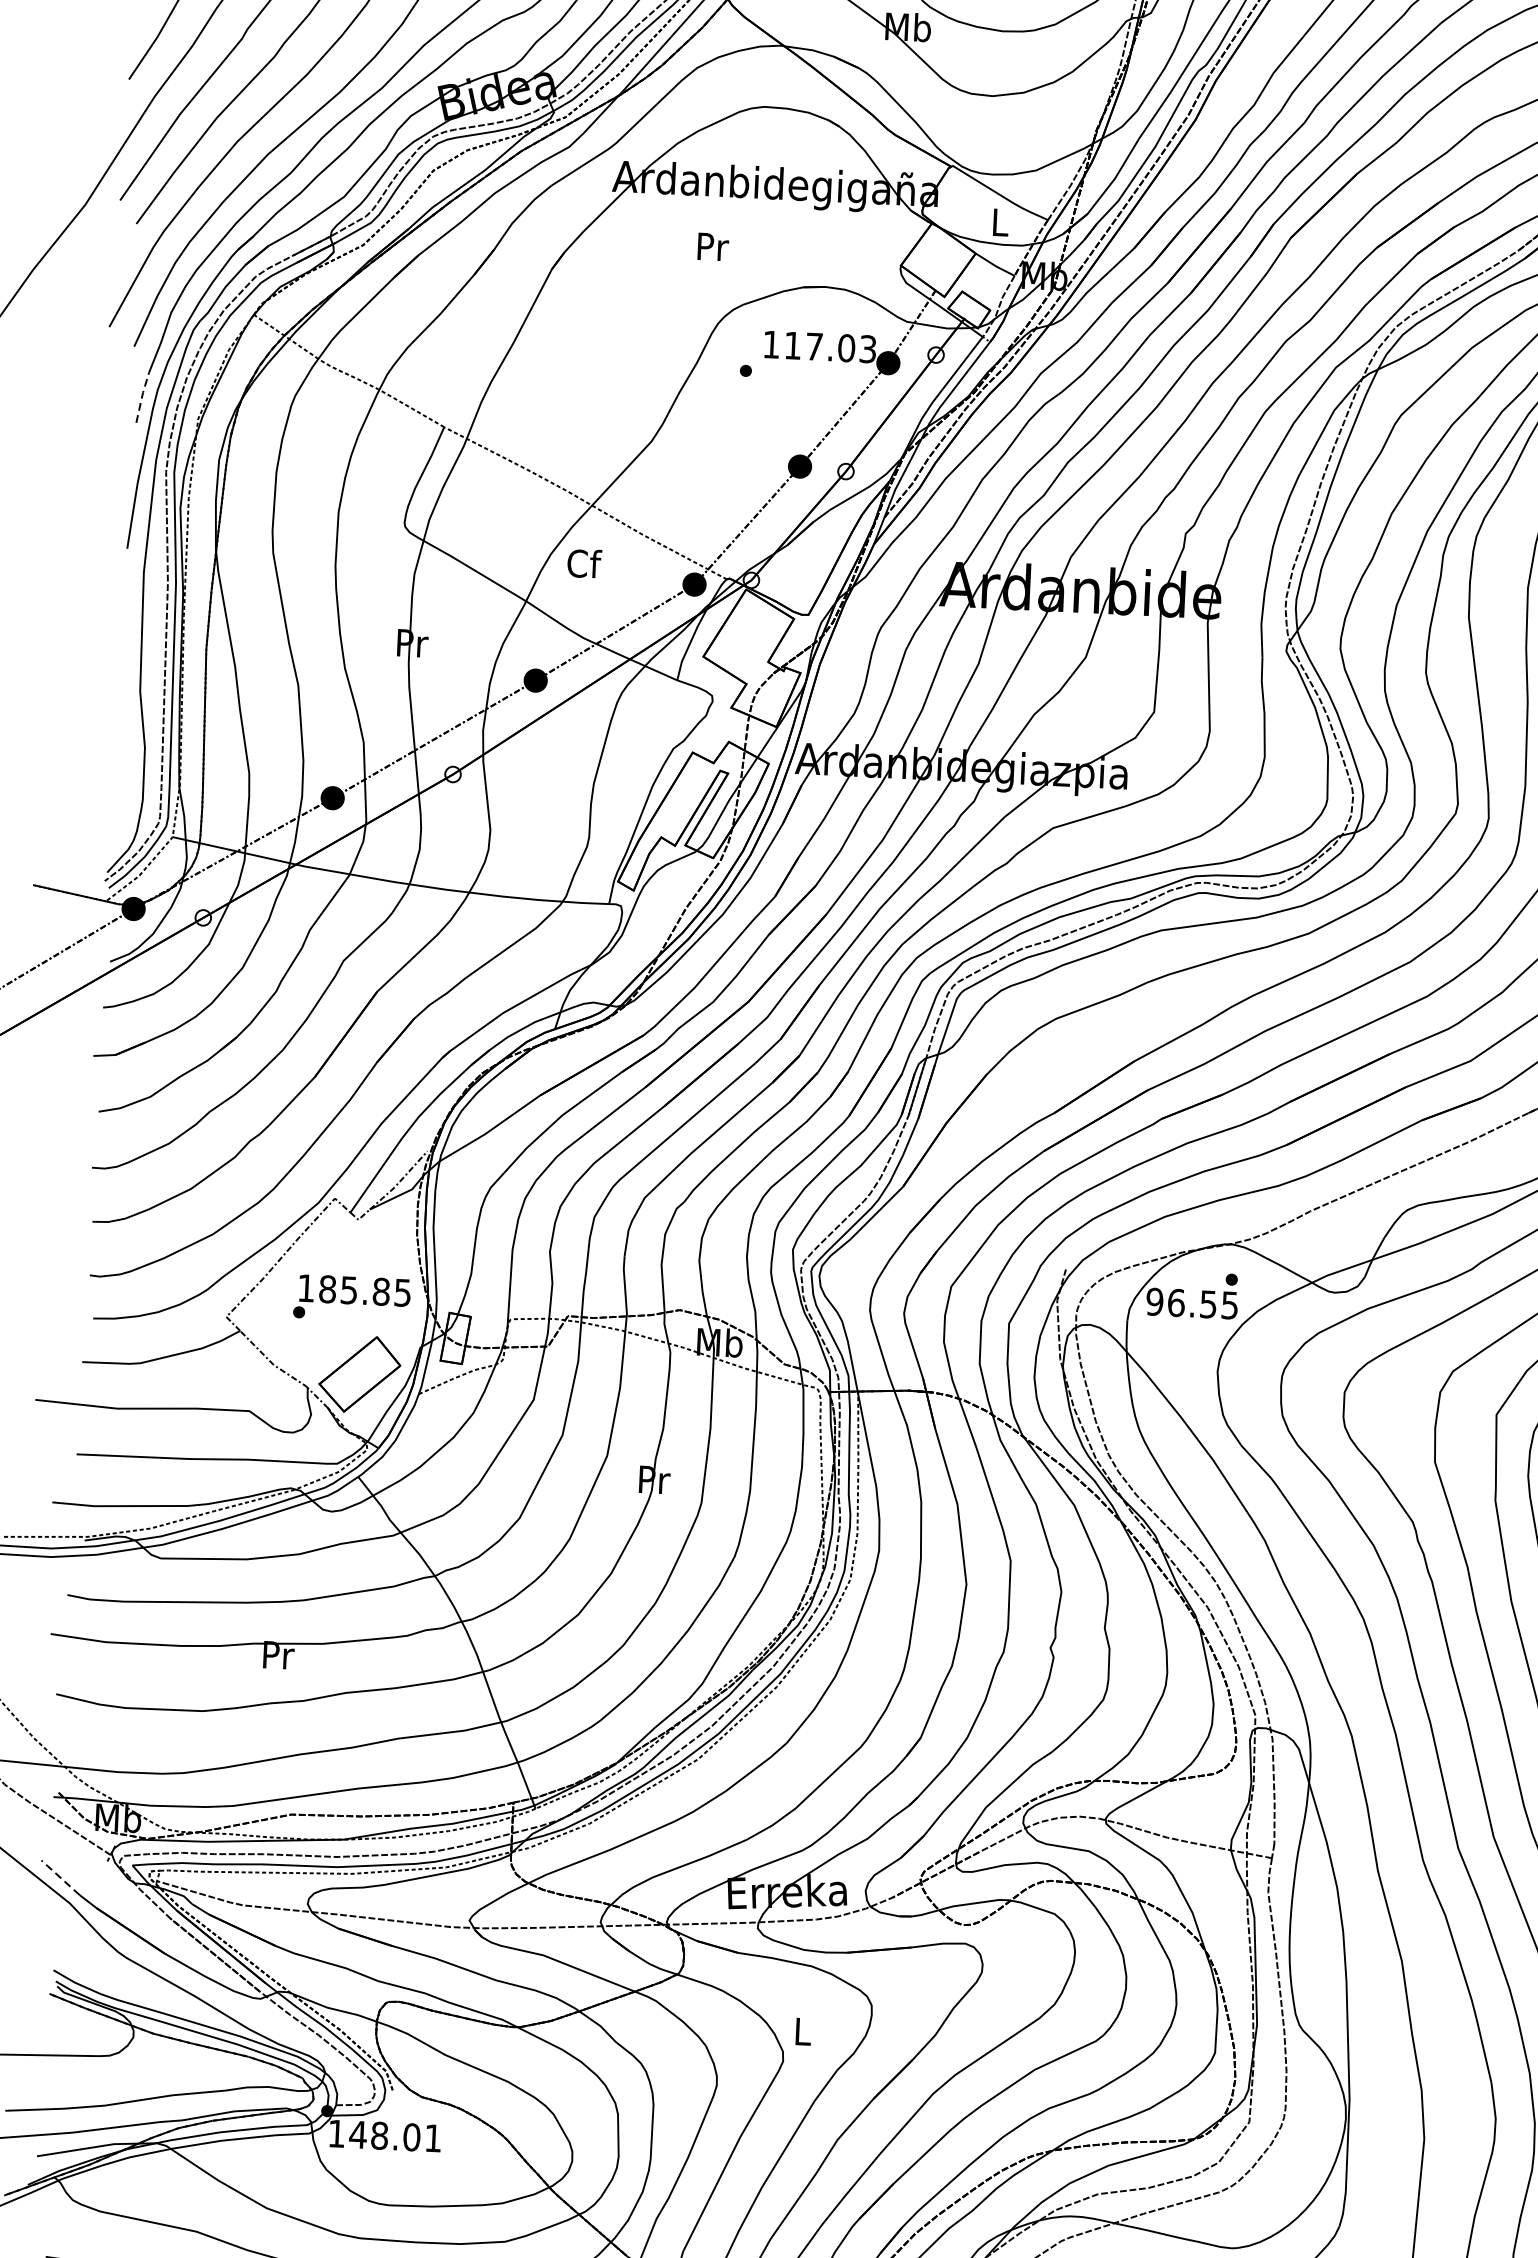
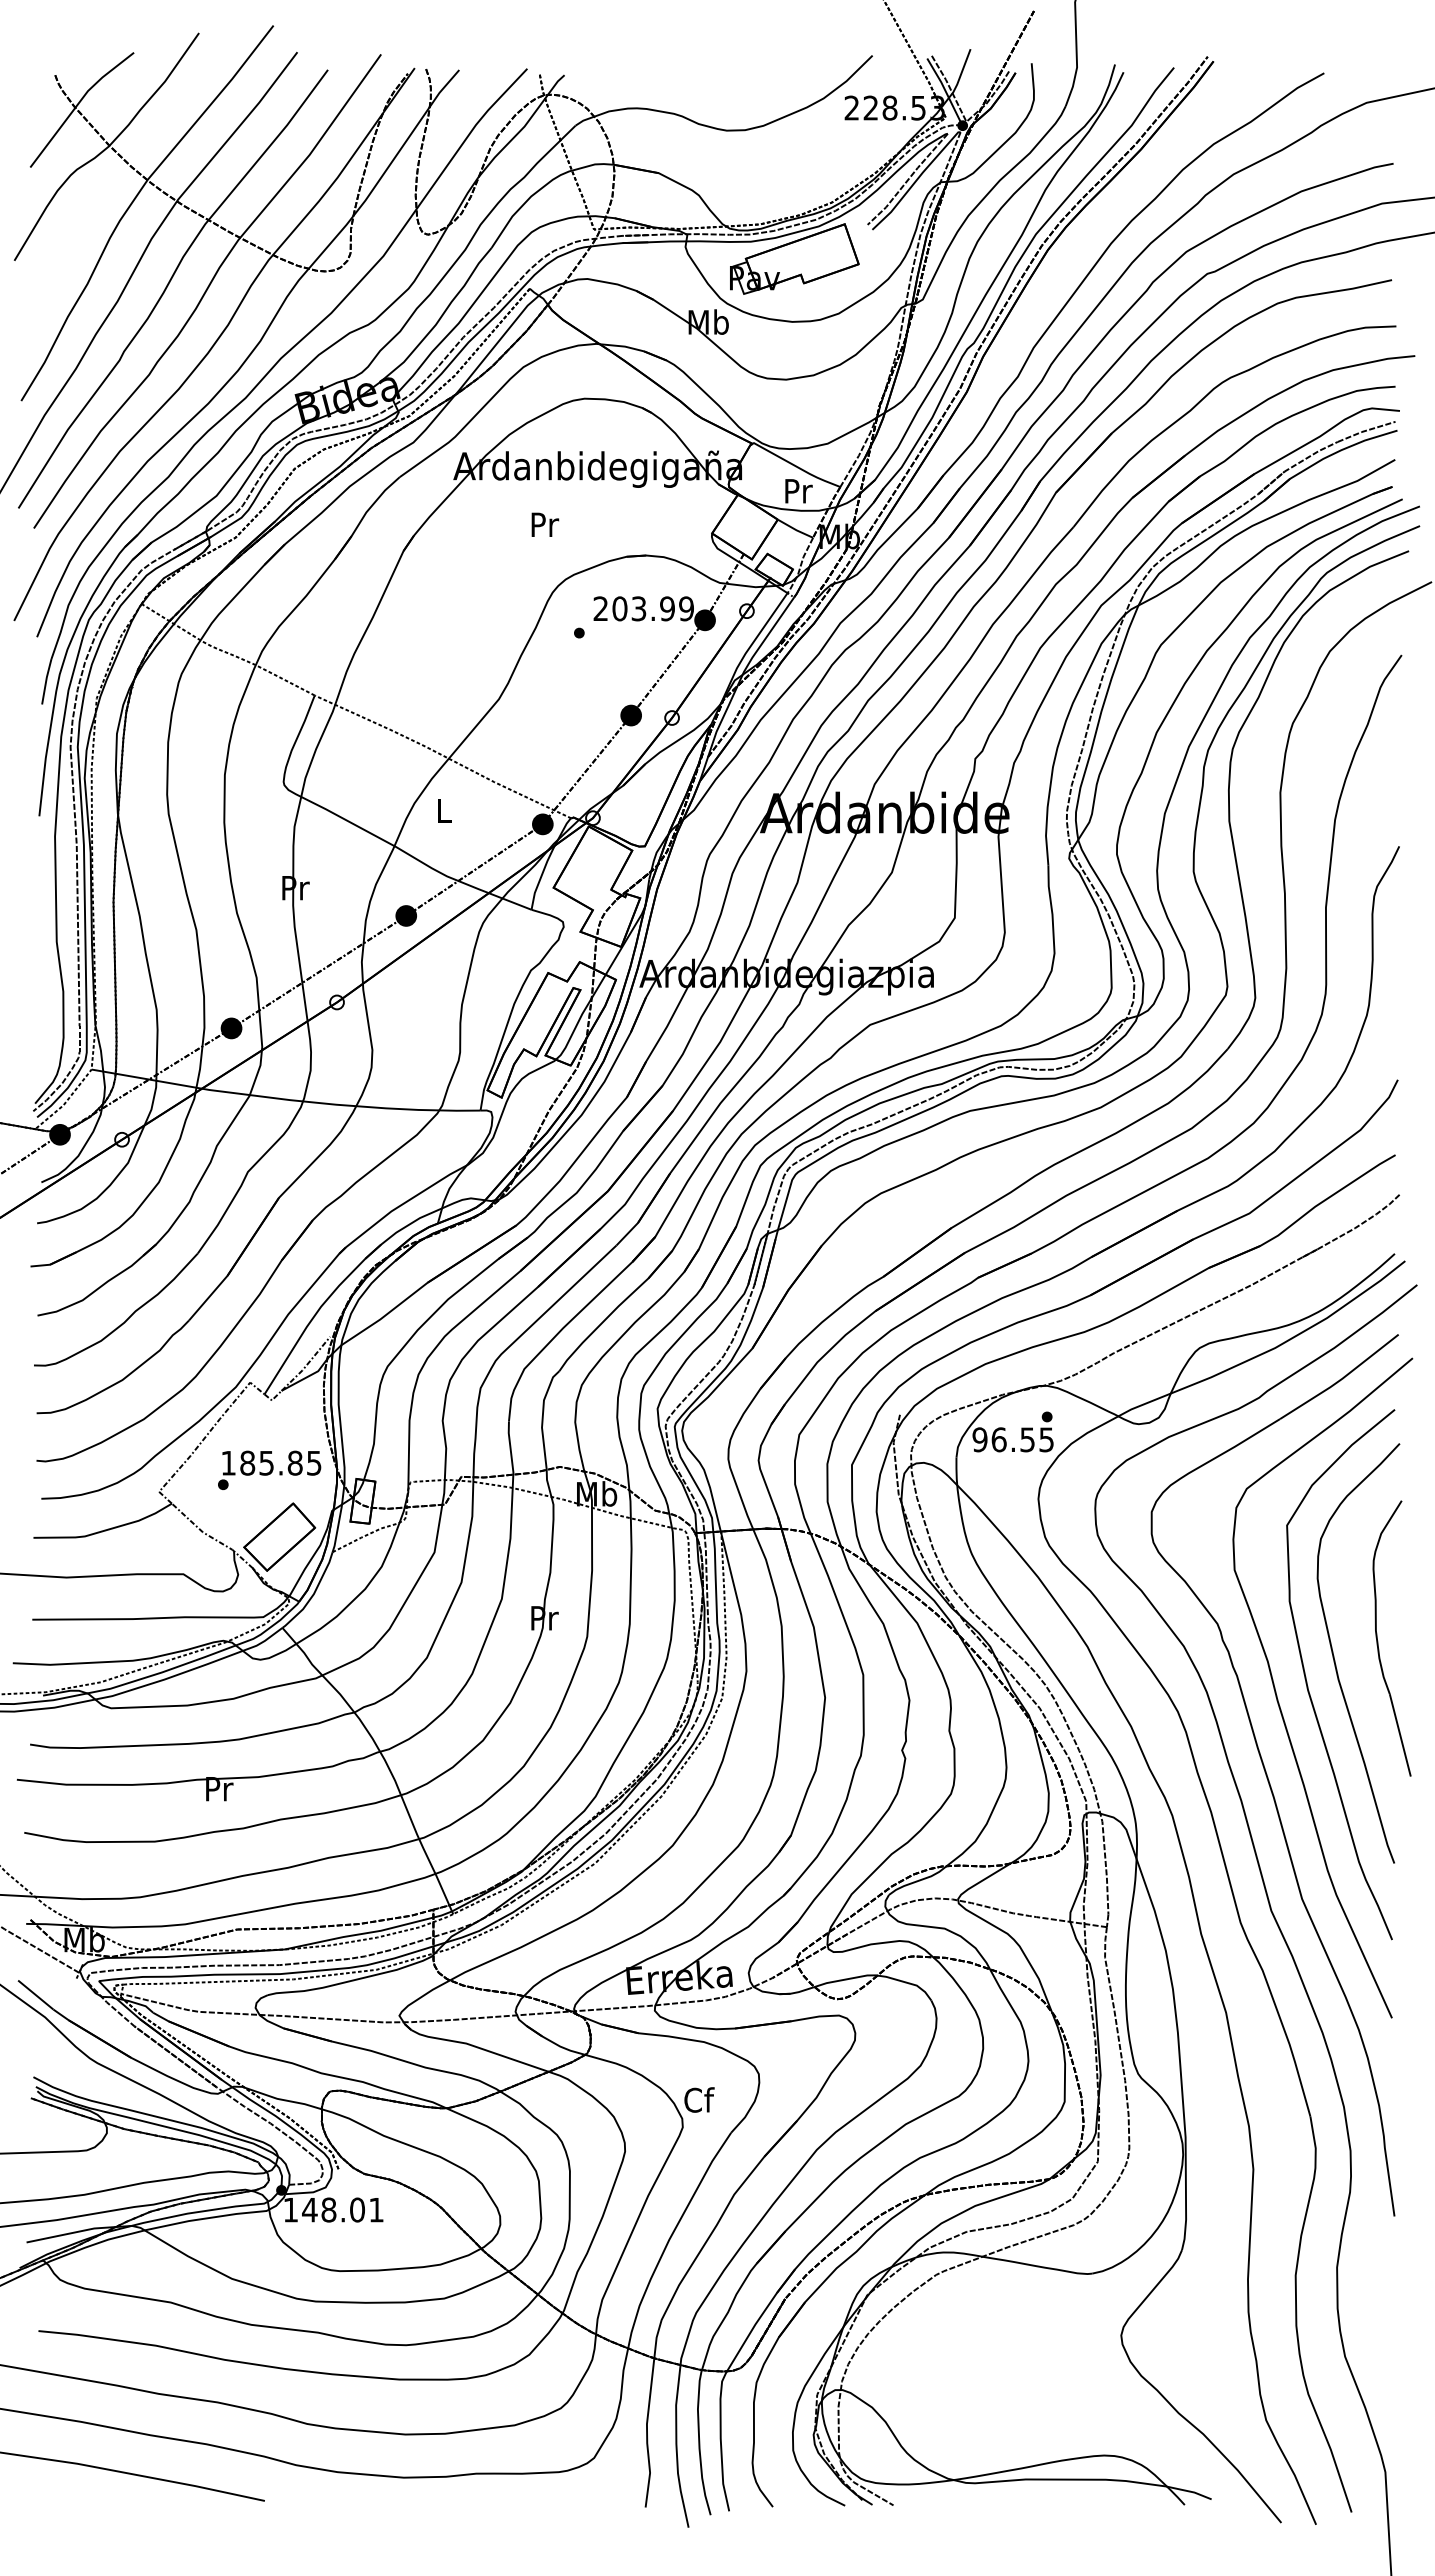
text: (1000, 222) -> (798, 491), L -> Pr
text: (819, 346) -> (643, 608), 117.03 -> 203.99
line: (142, 397) -> (46, 681), dashed -> solid
text: (584, 563) -> (444, 810), Cf -> L
line: (60, 1878) -> (35, 1995), dashed -> solid
text: (803, 2030) -> (699, 2099), L -> Cf

